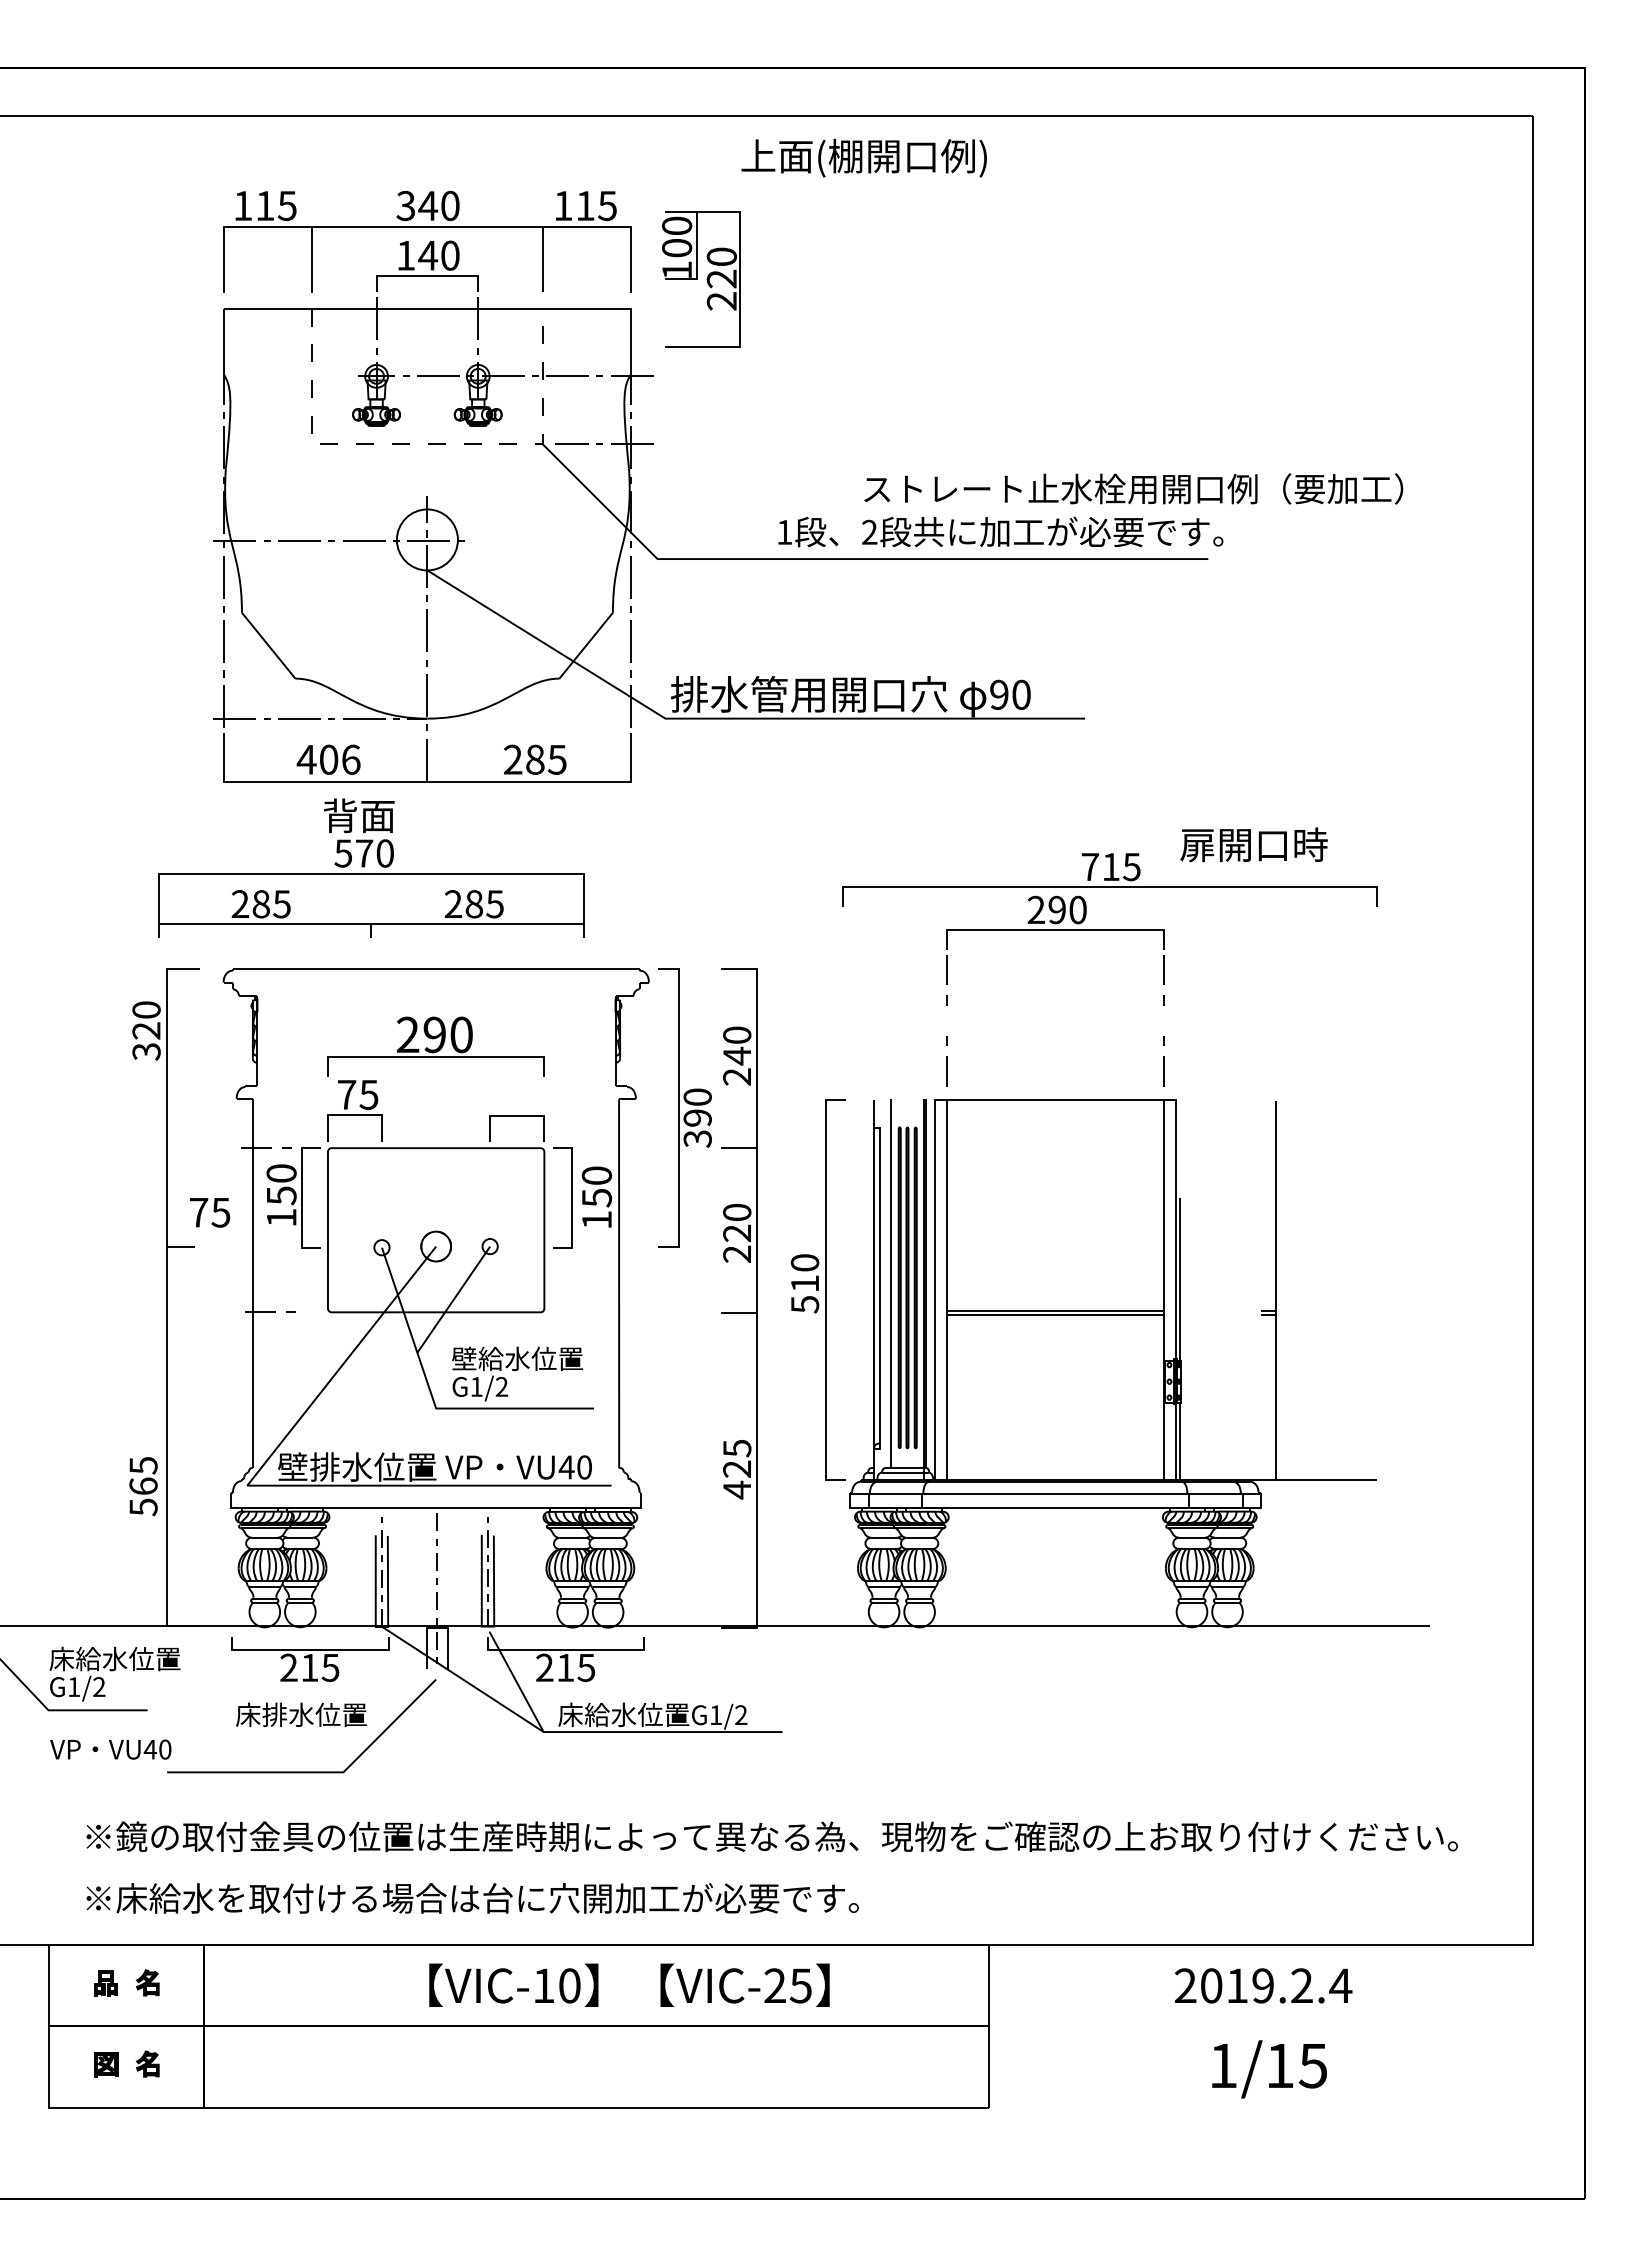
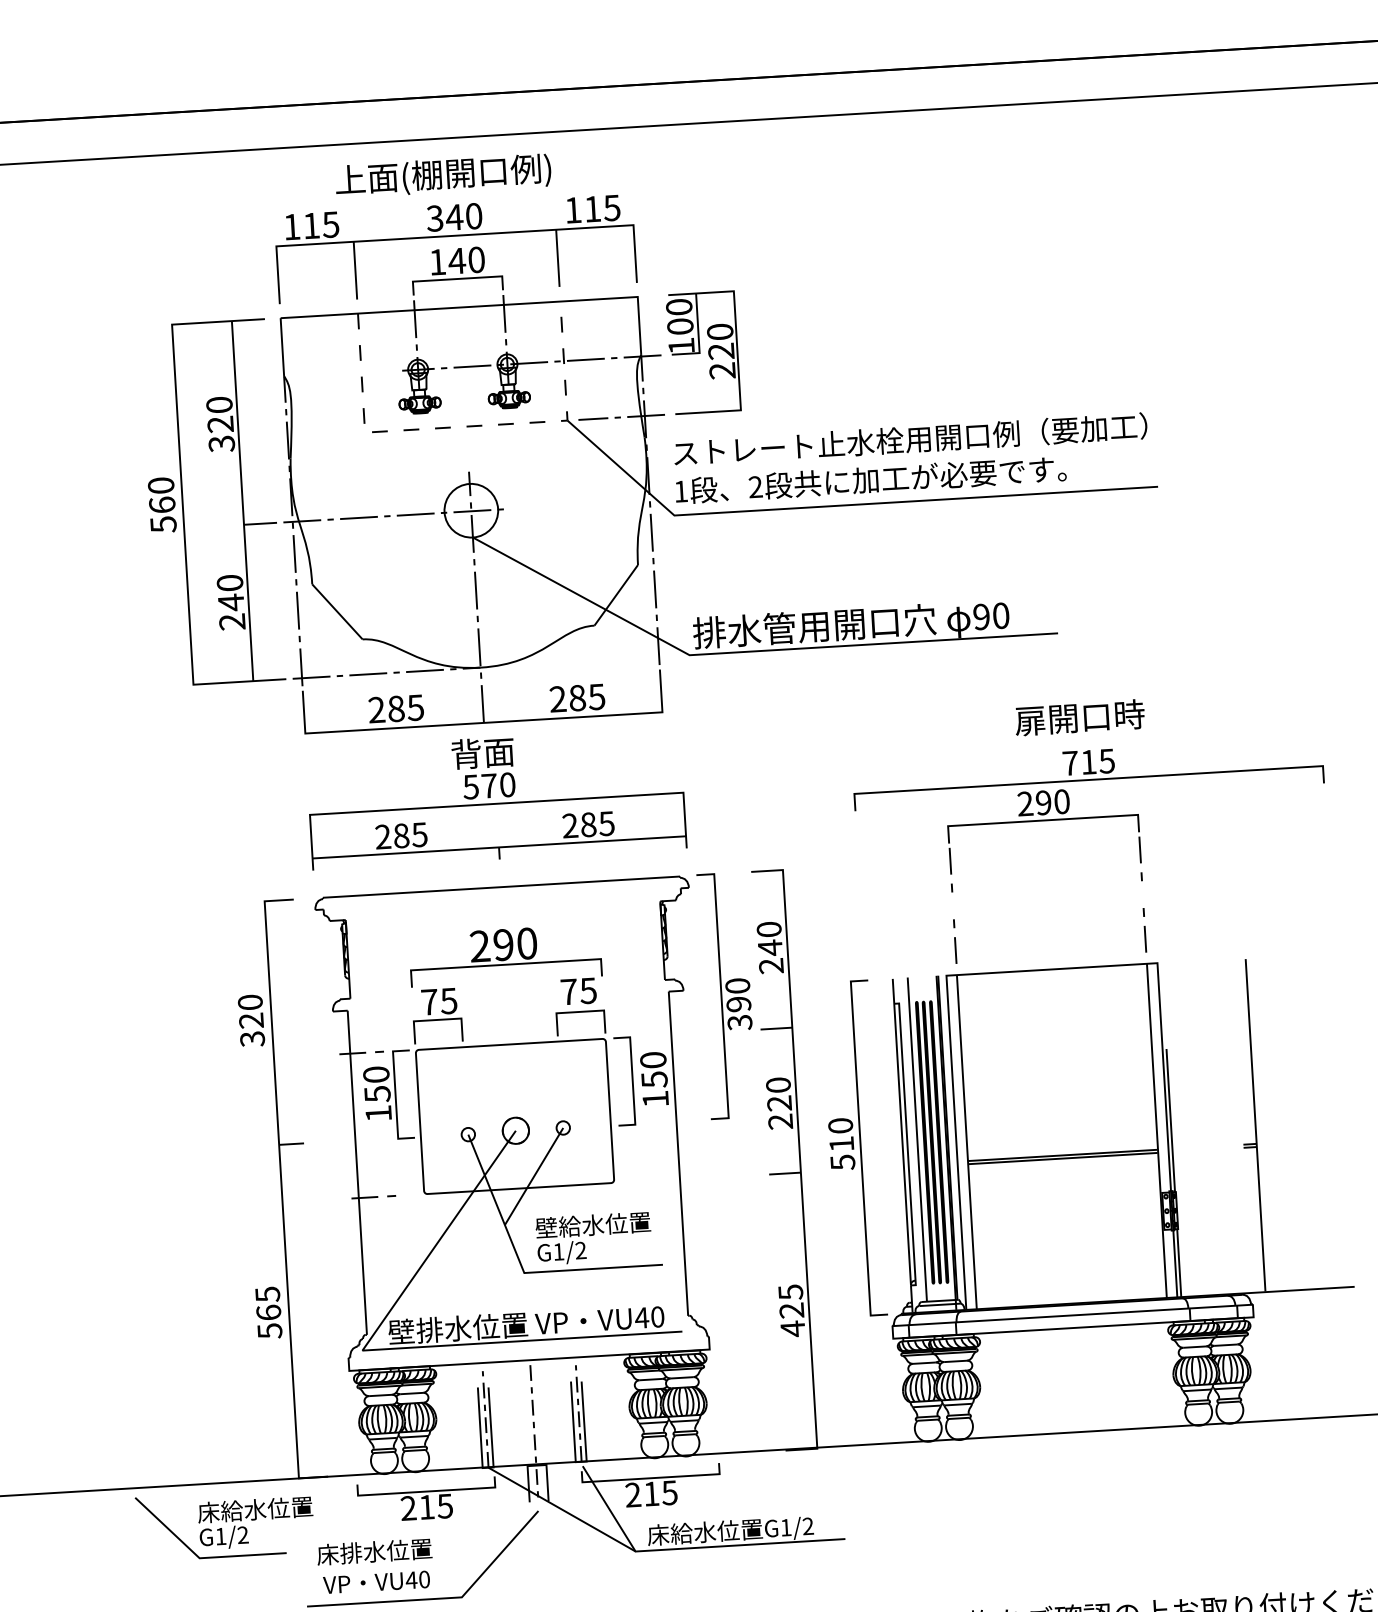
text: (863, 157) -> (442, 175), moved
part: (701, 279) -> (703, 352), moved
text: (1133, 488) -> (910, 439), moved
part: (133, 513) -> (211, 502), added
text: (1000, 531) -> (870, 479), moved
text: (328, 759) -> (395, 708), 406 -> 285
text: (1253, 844) -> (1079, 717), moved
part: (371, 867) -> (496, 797), moved
text: (146, 1030) -> (251, 1020), moved
text: (210, 1212) -> (579, 991), moved
text: (143, 1486) -> (268, 1312), moved
text: (301, 1714) -> (374, 1551), moved
text: (110, 1749) -> (376, 1582), moved

